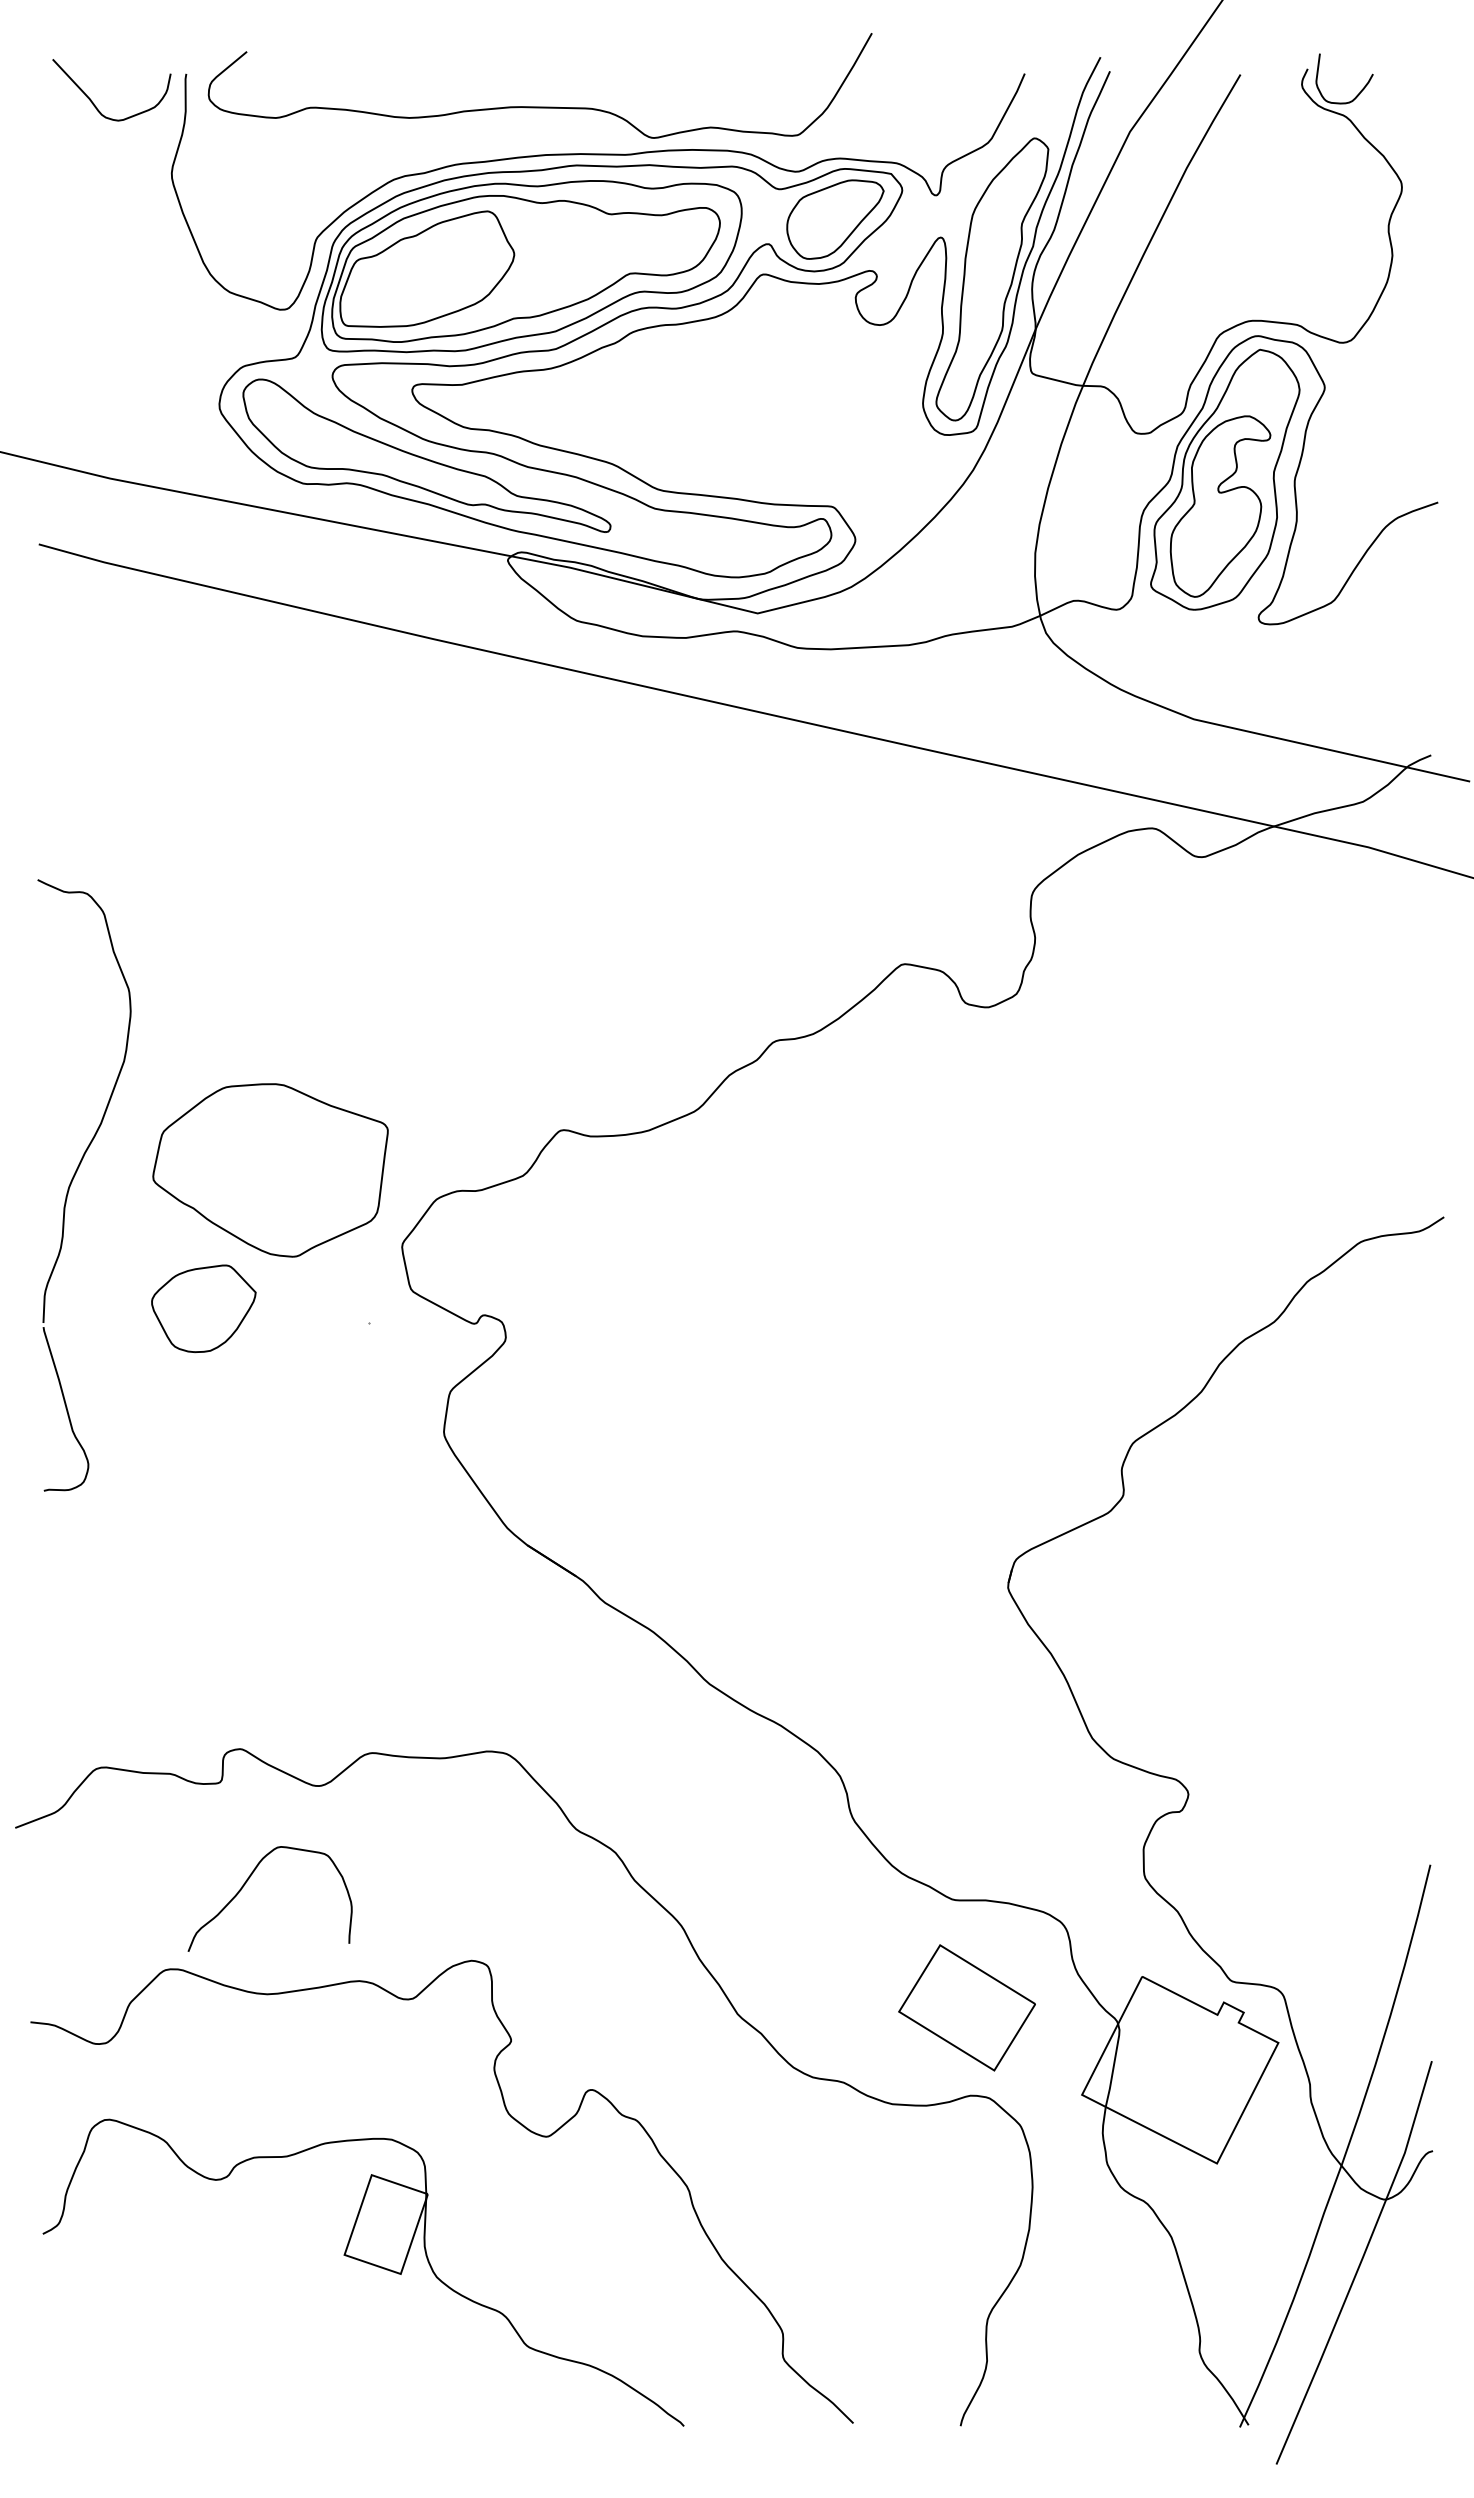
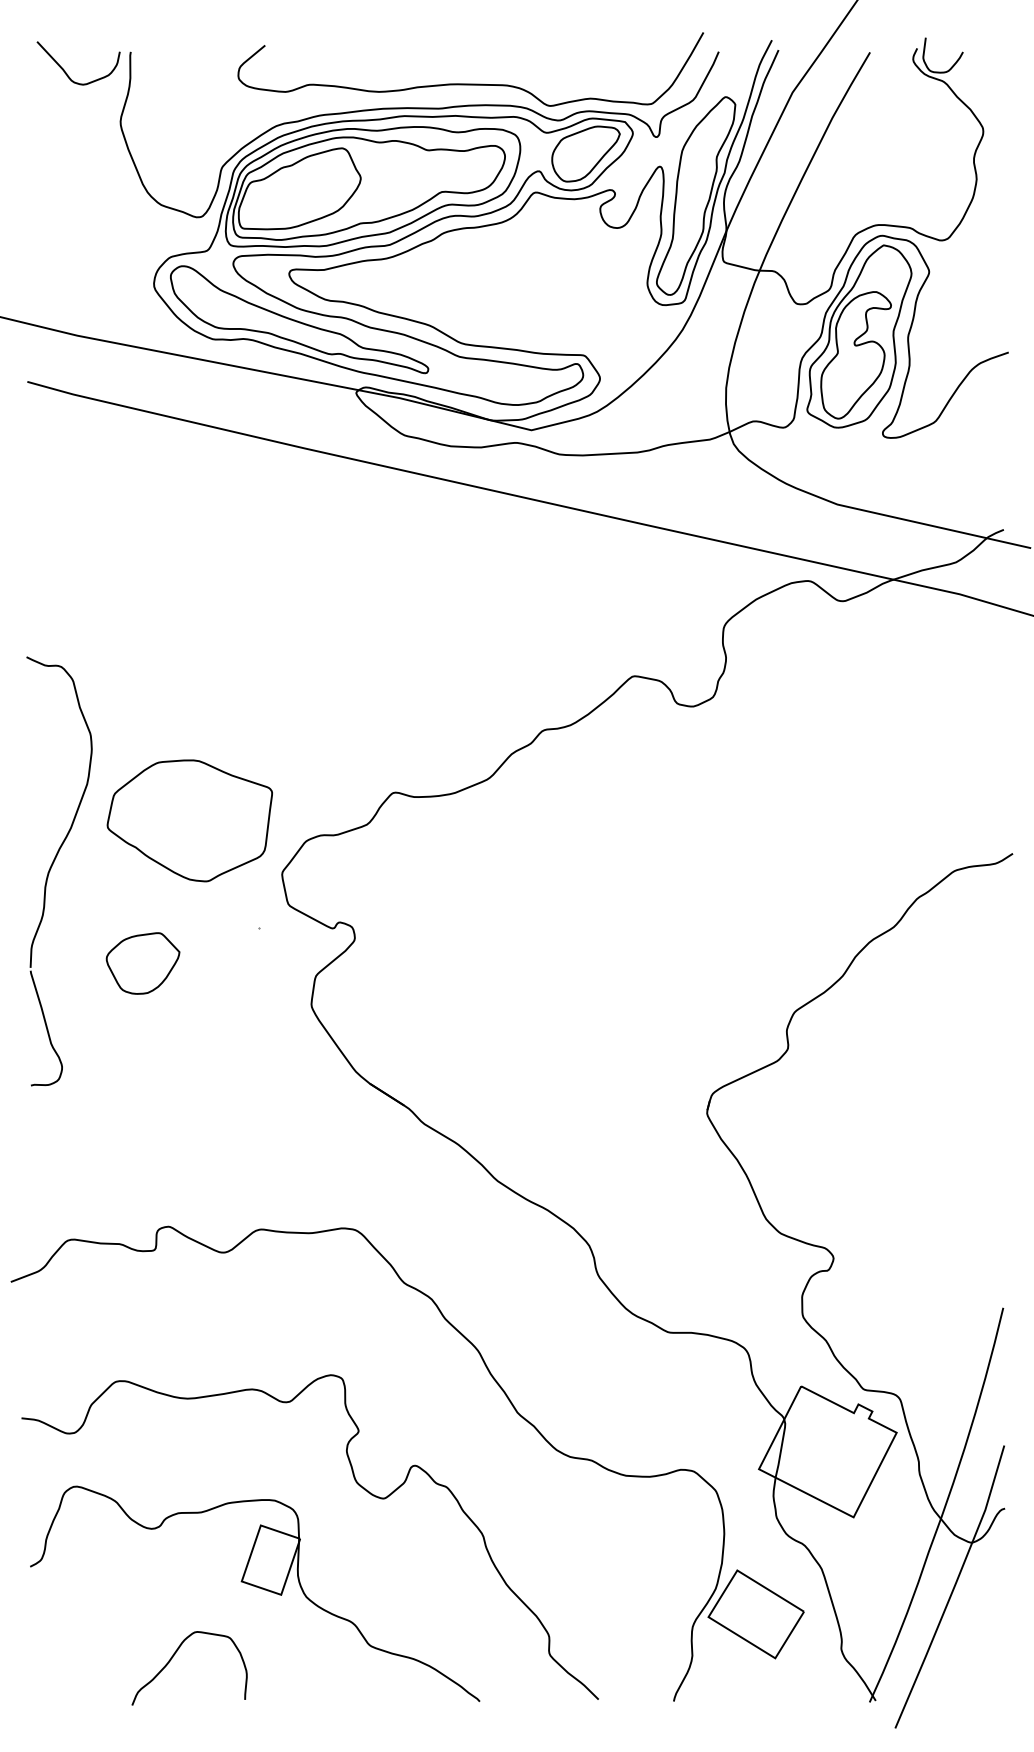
curve: (539, 106) -> (470, 83), moved
part: (72, 1182) -> (50, 869), moved
part: (203, 1308) -> (142, 963), moved
curve: (246, 1883) -> (173, 1657), moved
part: (966, 2007) -> (755, 1614), moved

